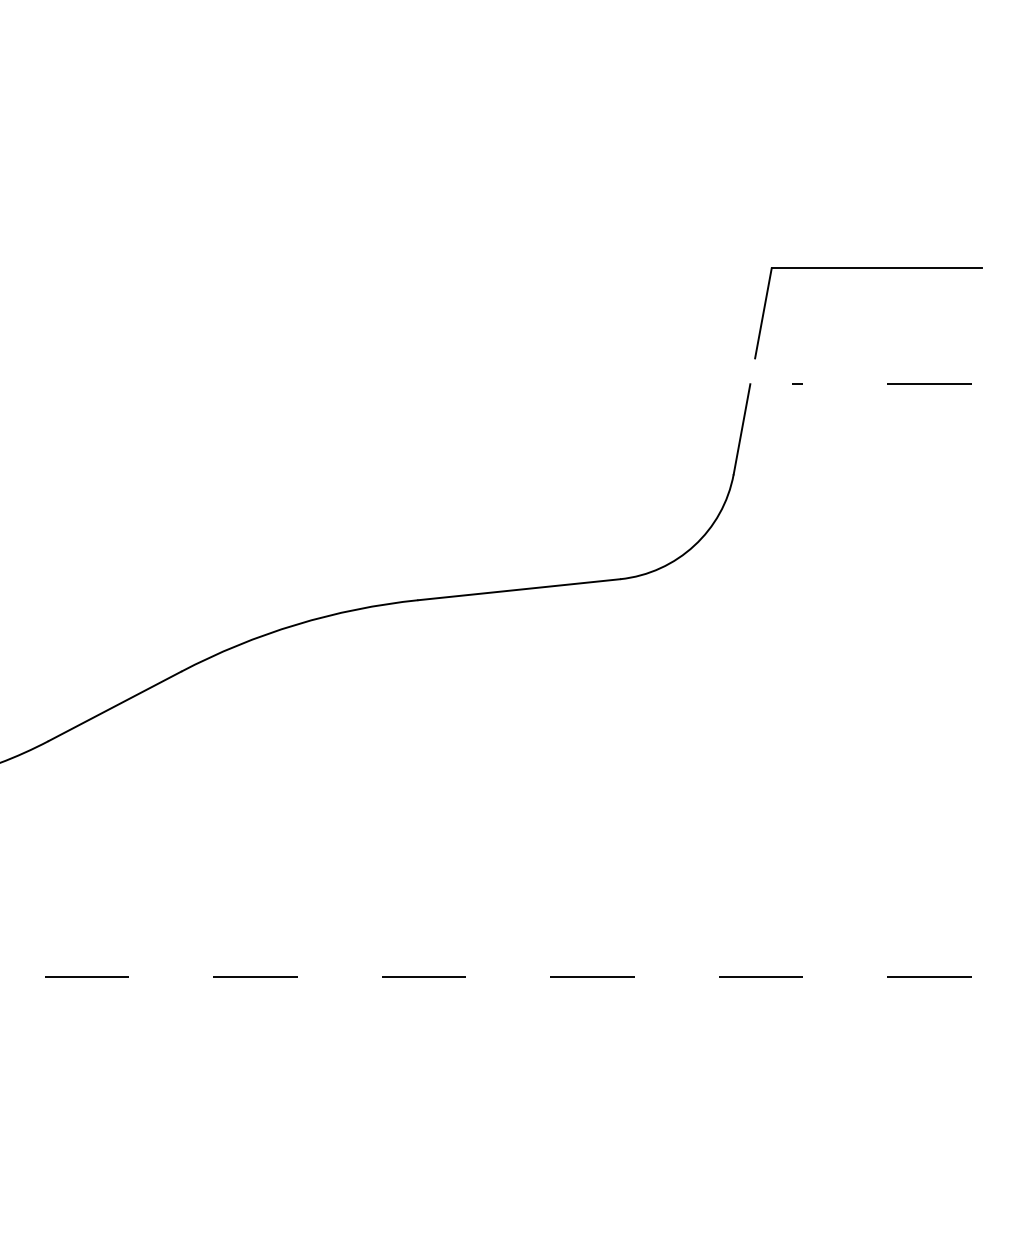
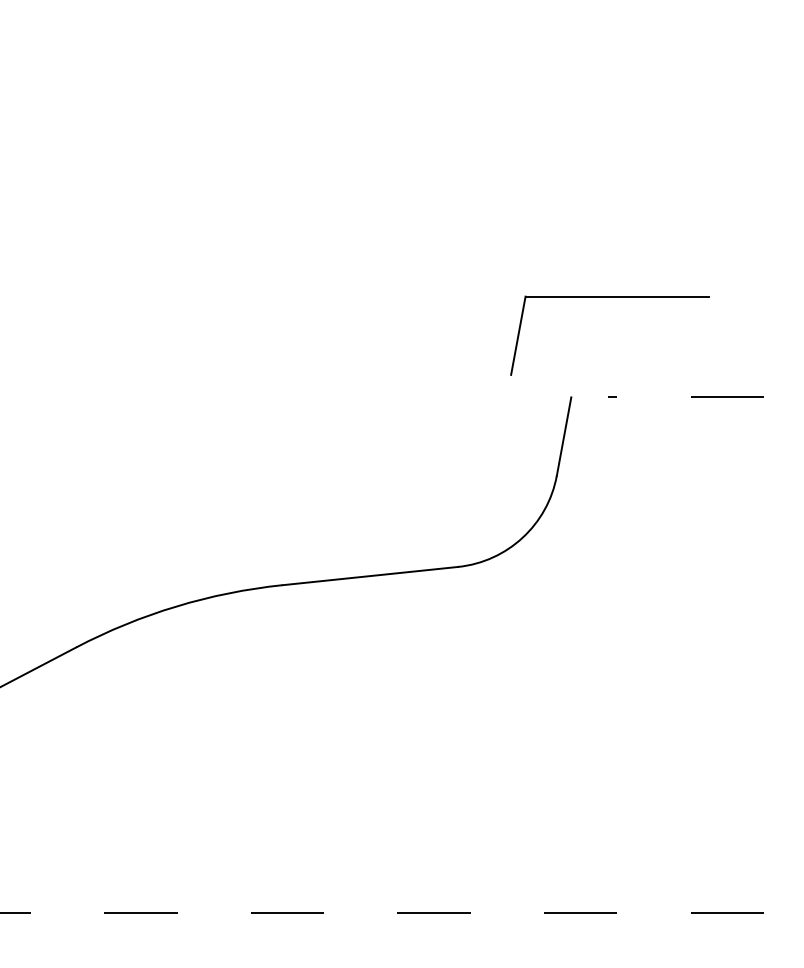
part: (868, 268) -> (609, 296), moved

